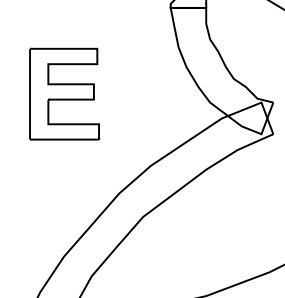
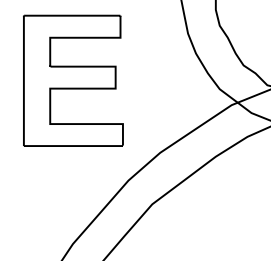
part: (64, 93) -> (73, 80), size x1.43

